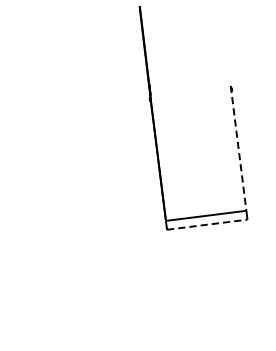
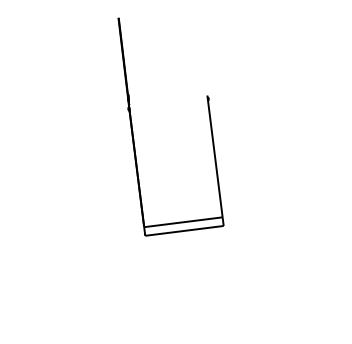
line: (239, 148) -> (215, 156), dashed -> solid
line: (207, 224) -> (184, 230), dashed -> solid

